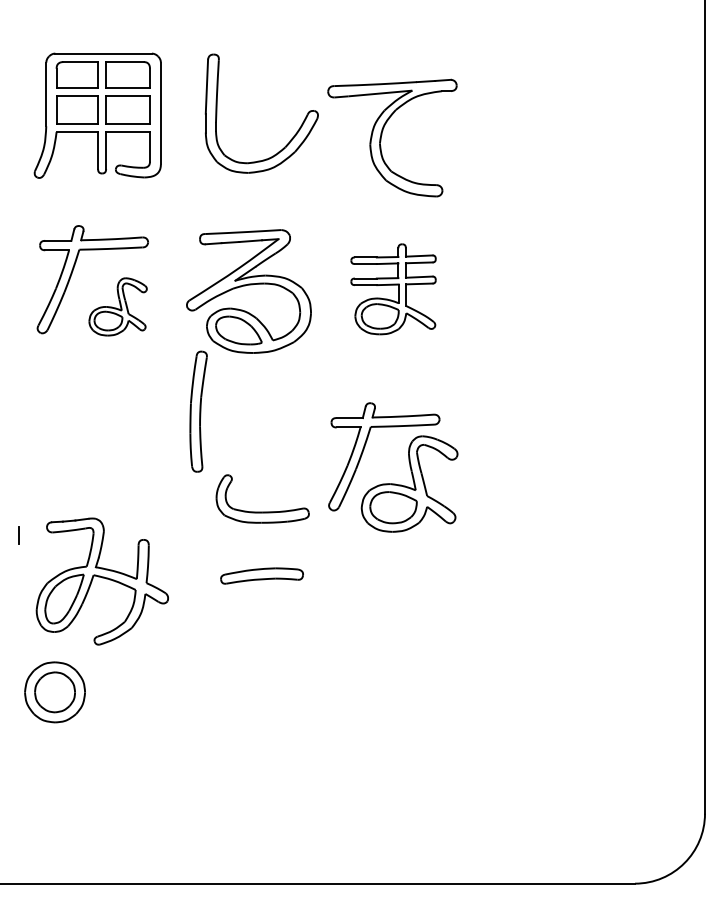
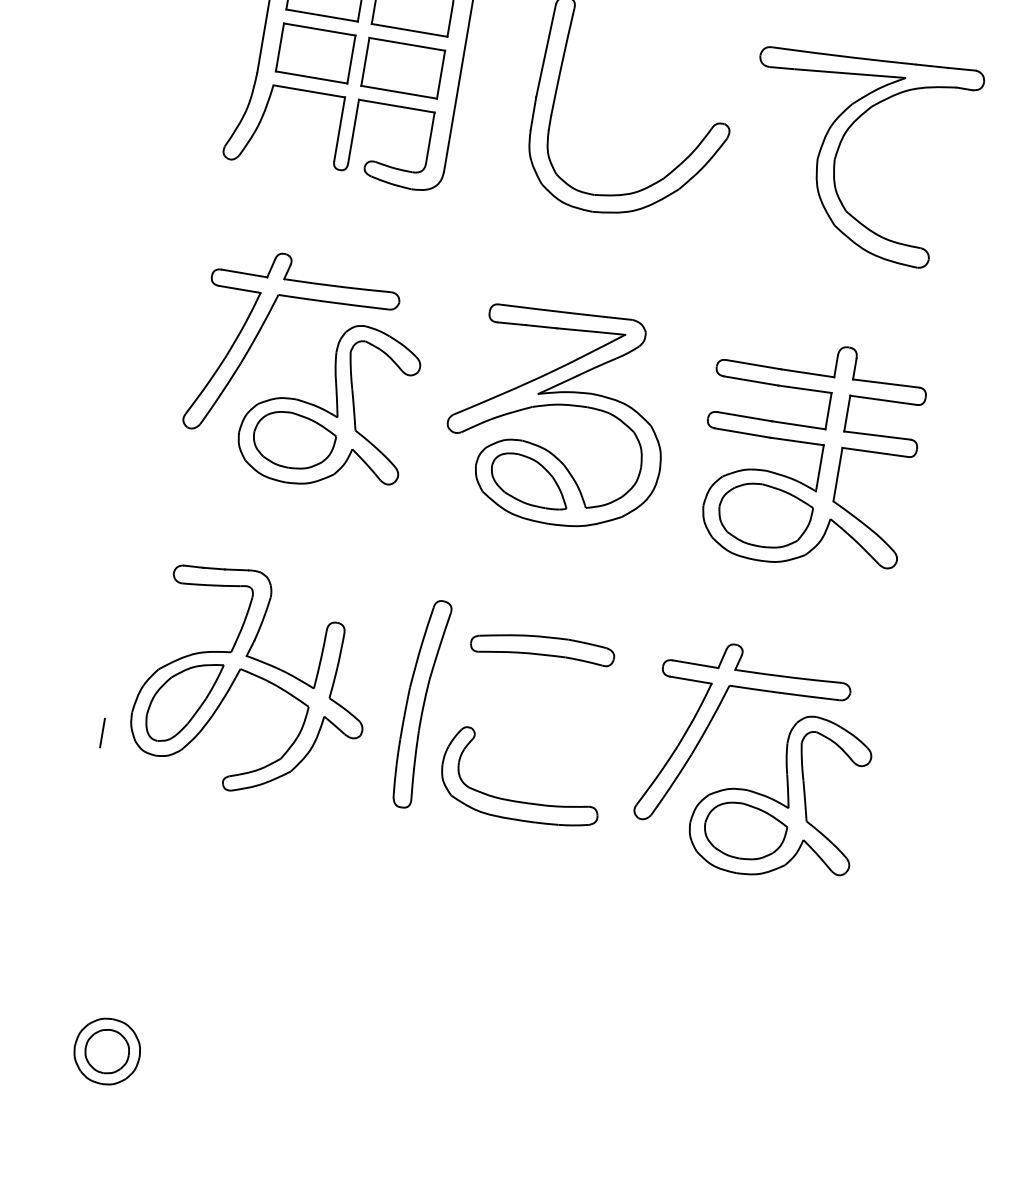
part: (382, 135) -> (841, 146), moved
part: (393, 289) -> (808, 455), size x1.43
part: (117, 306) -> (327, 404), size x1.67
part: (198, 411) -> (420, 703), moved
line: (18, 535) -> (101, 733), moved
part: (261, 575) -> (541, 647), moved
part: (101, 581) -> (252, 682), moved
part: (54, 692) -> (106, 1051), size x0.62

